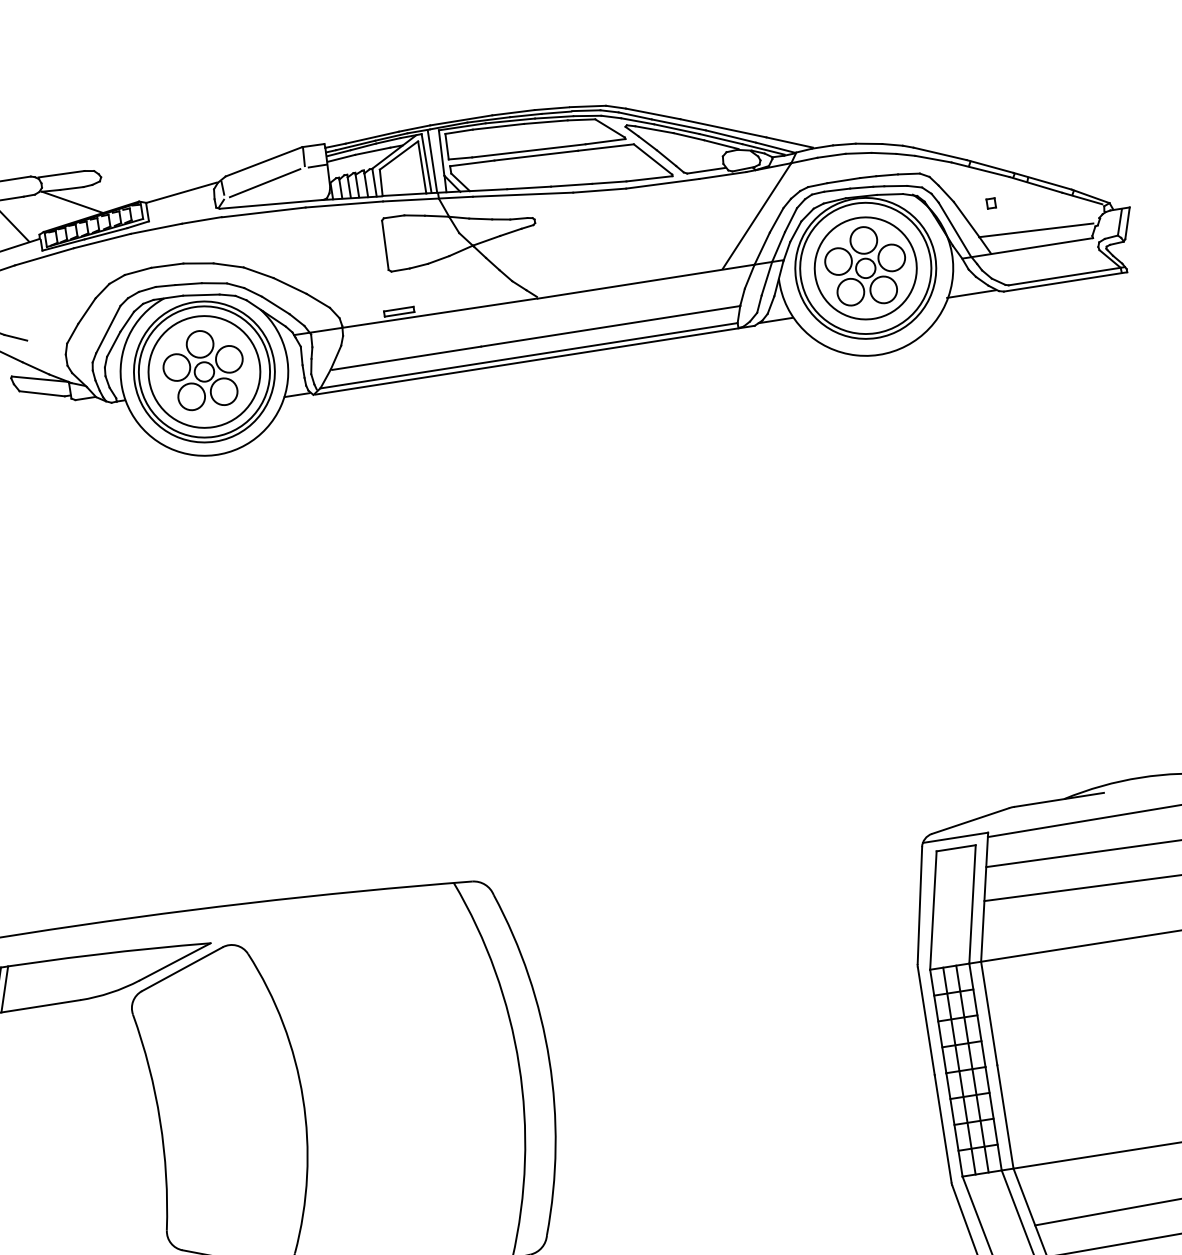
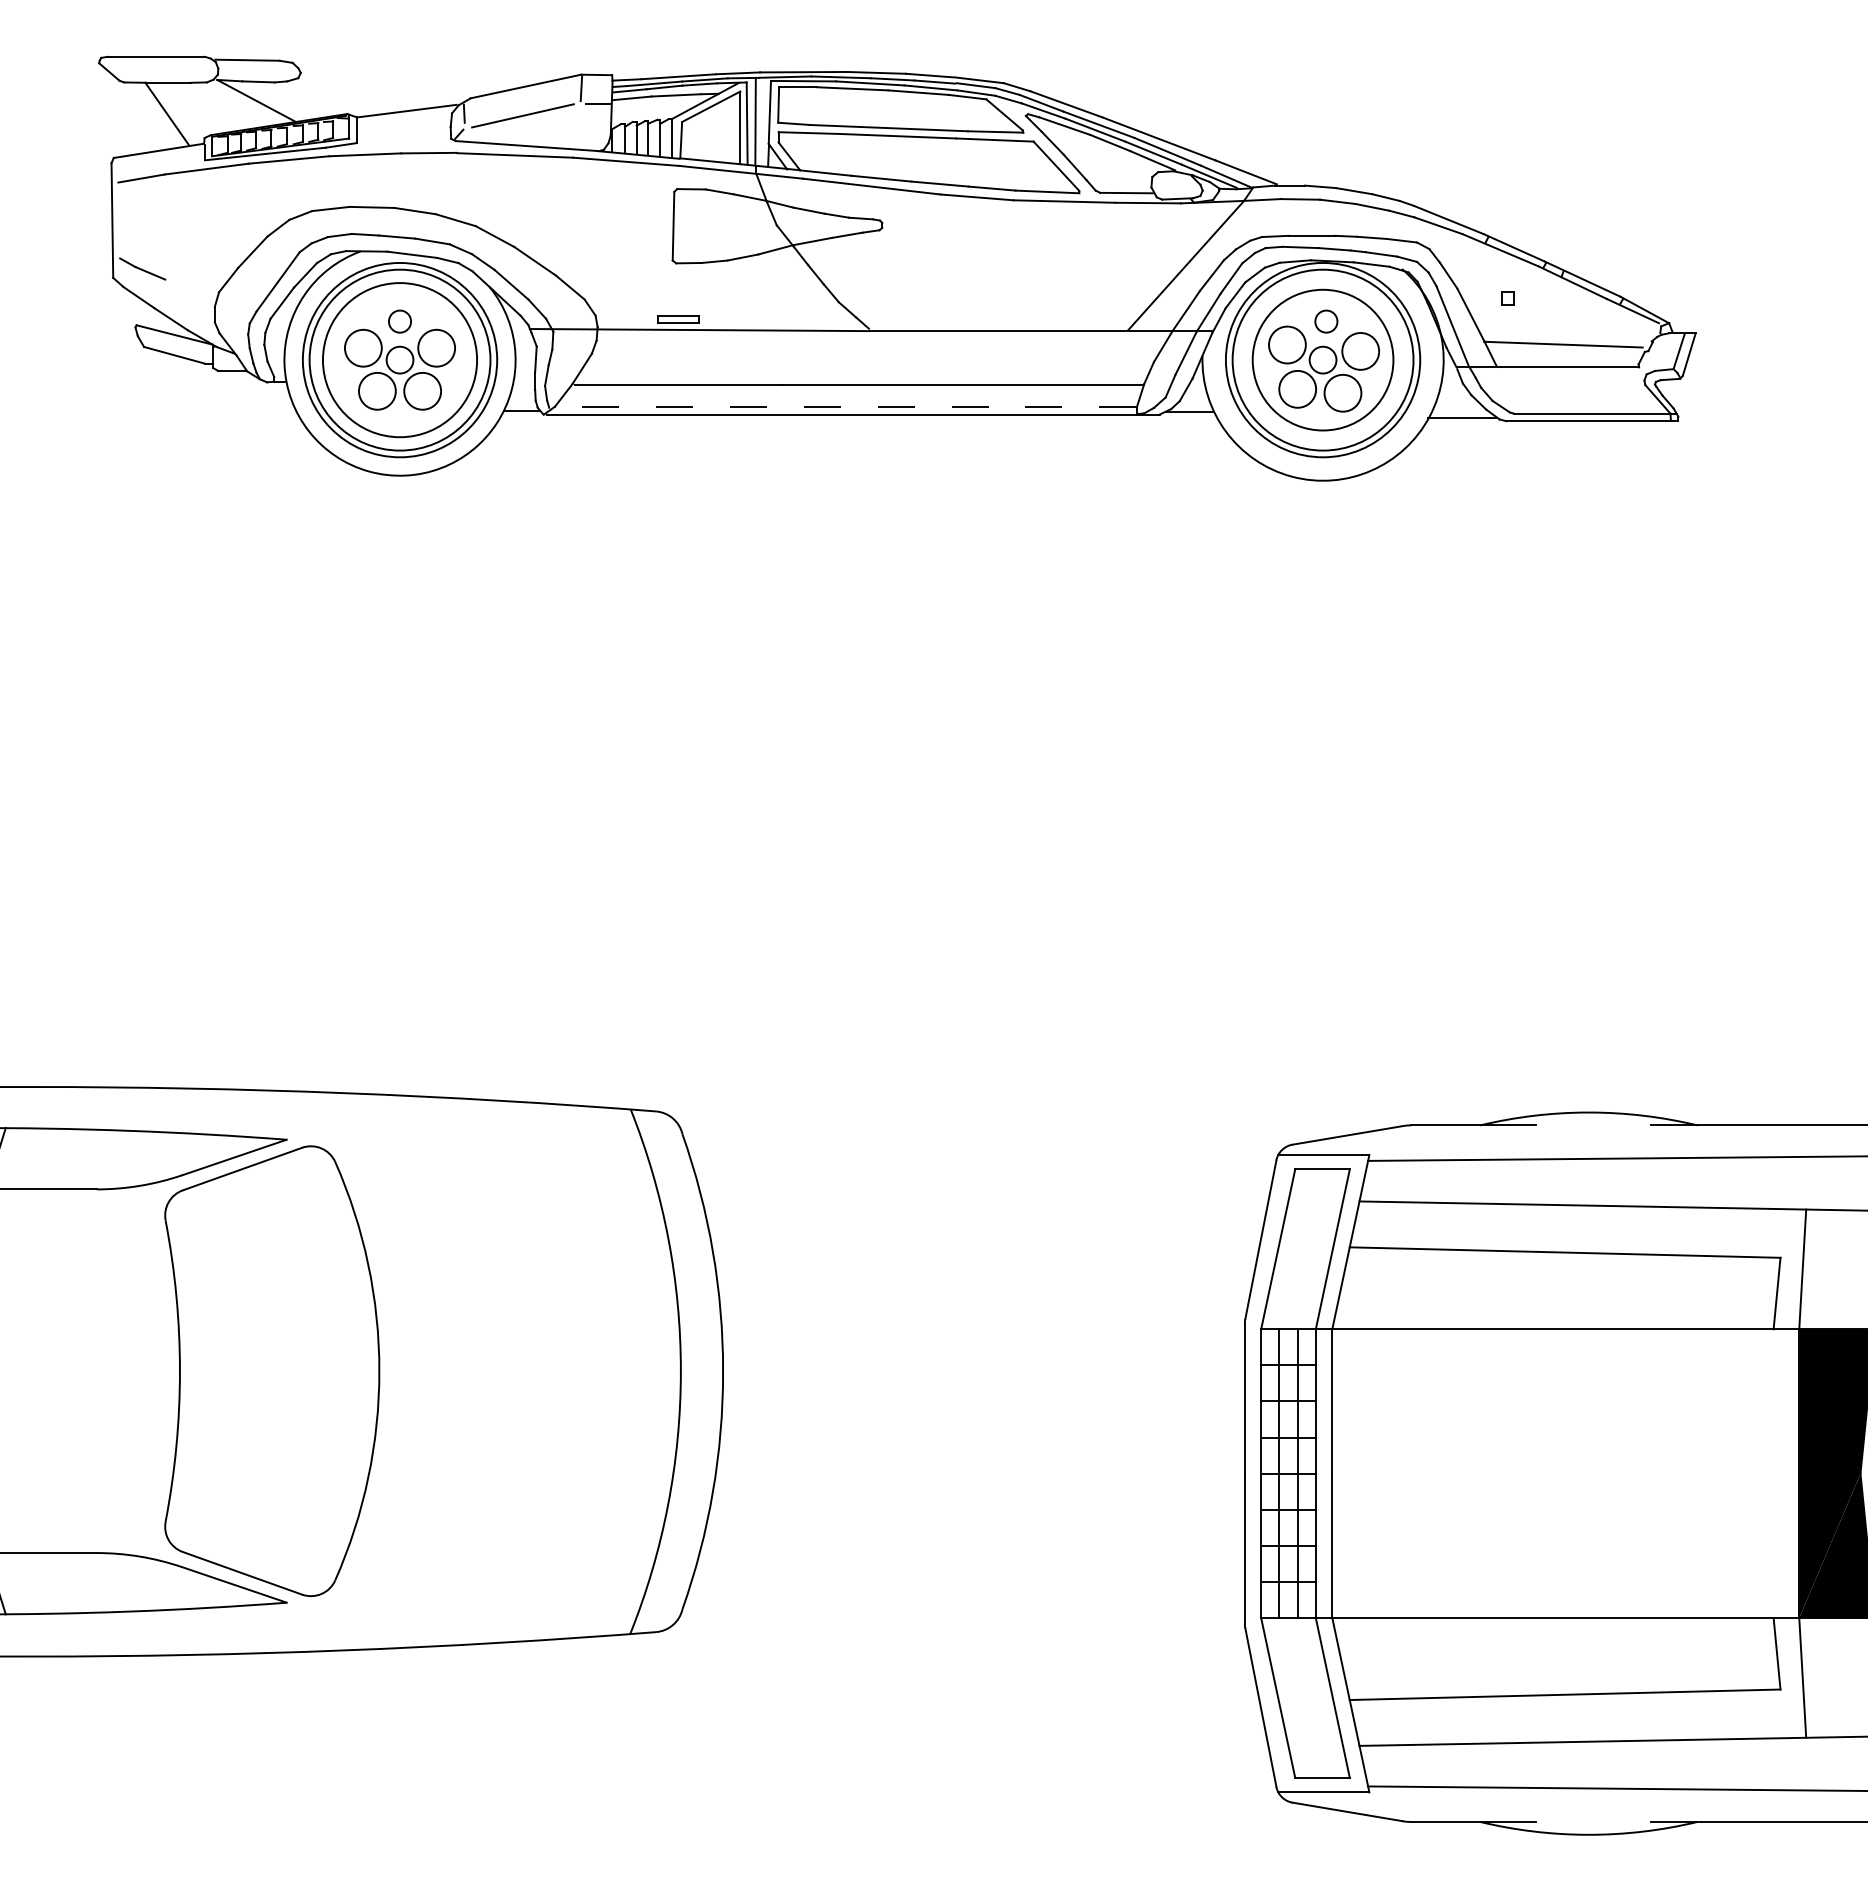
circle: (863, 240) -> (1325, 321), size x0.6
circle: (199, 344) -> (399, 321), size x0.6
line: (528, 355) -> (845, 407), solid -> dashed

